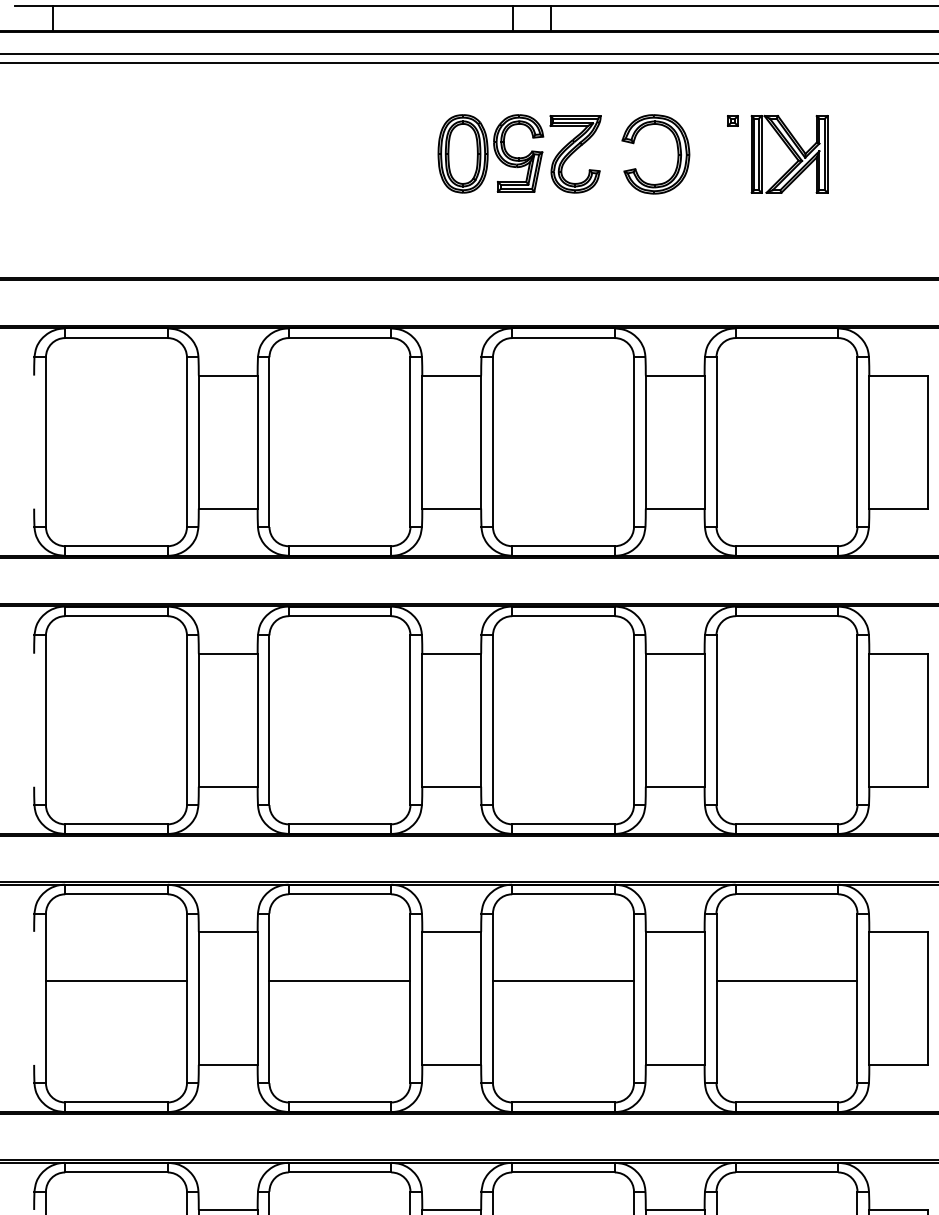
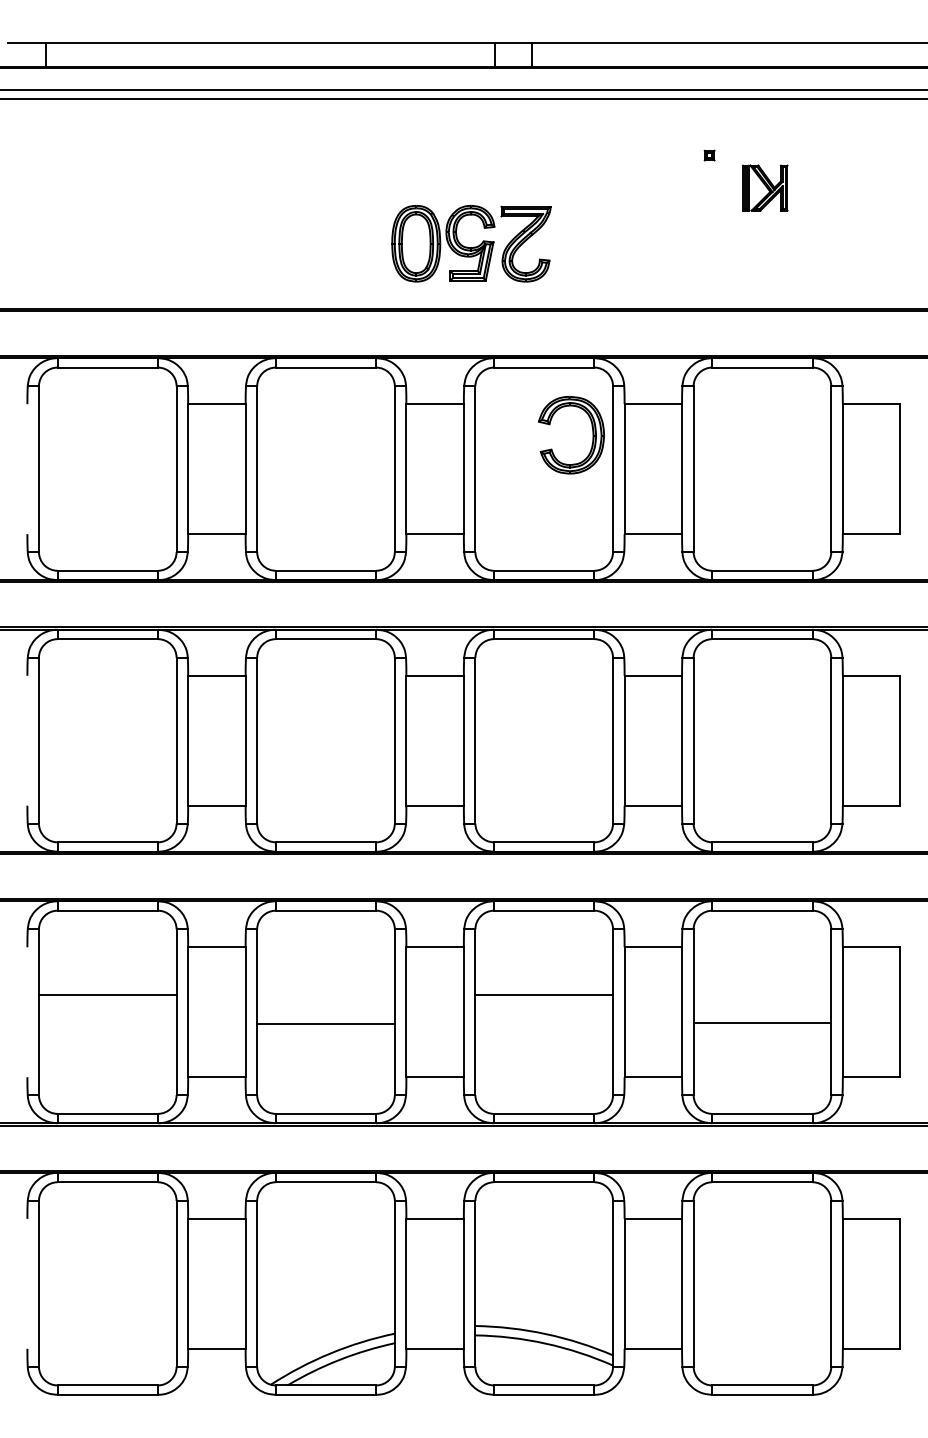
part: (519, 153) -> (471, 243), moved
part: (790, 153) -> (765, 187), size x0.6
part: (677, 154) -> (592, 435), moved
line: (339, 981) -> (325, 1024), moved
line: (787, 981) -> (762, 1023), moved

